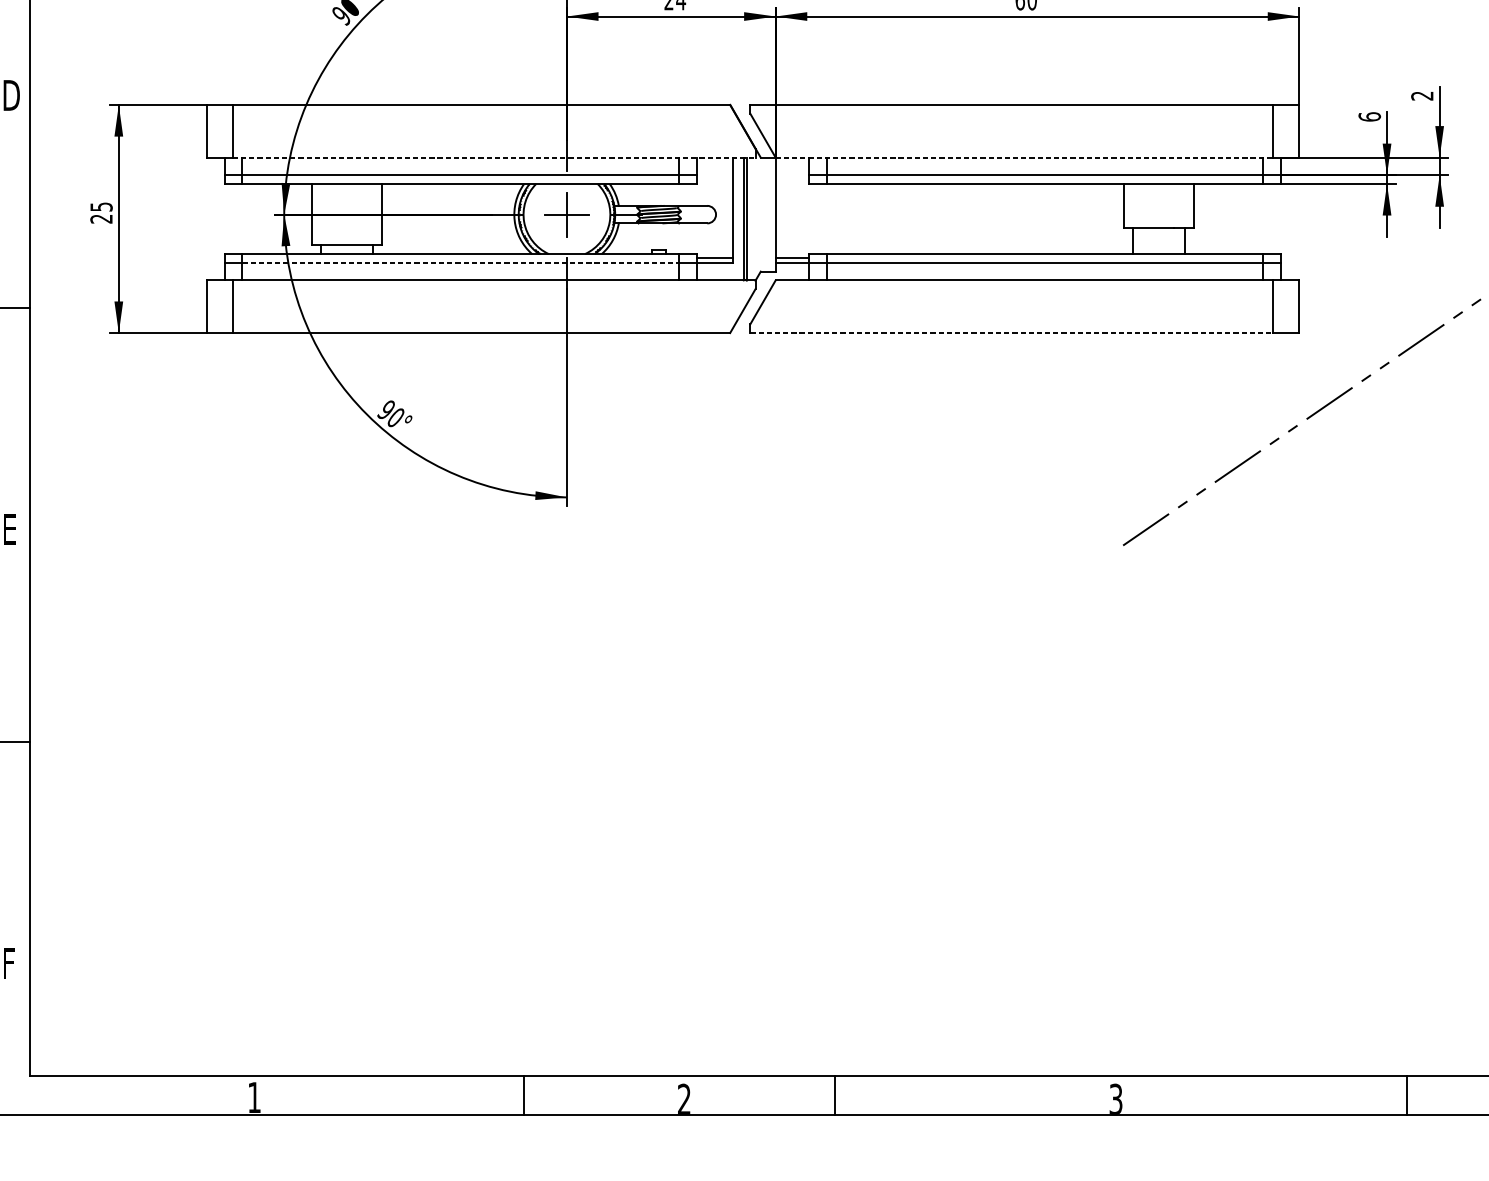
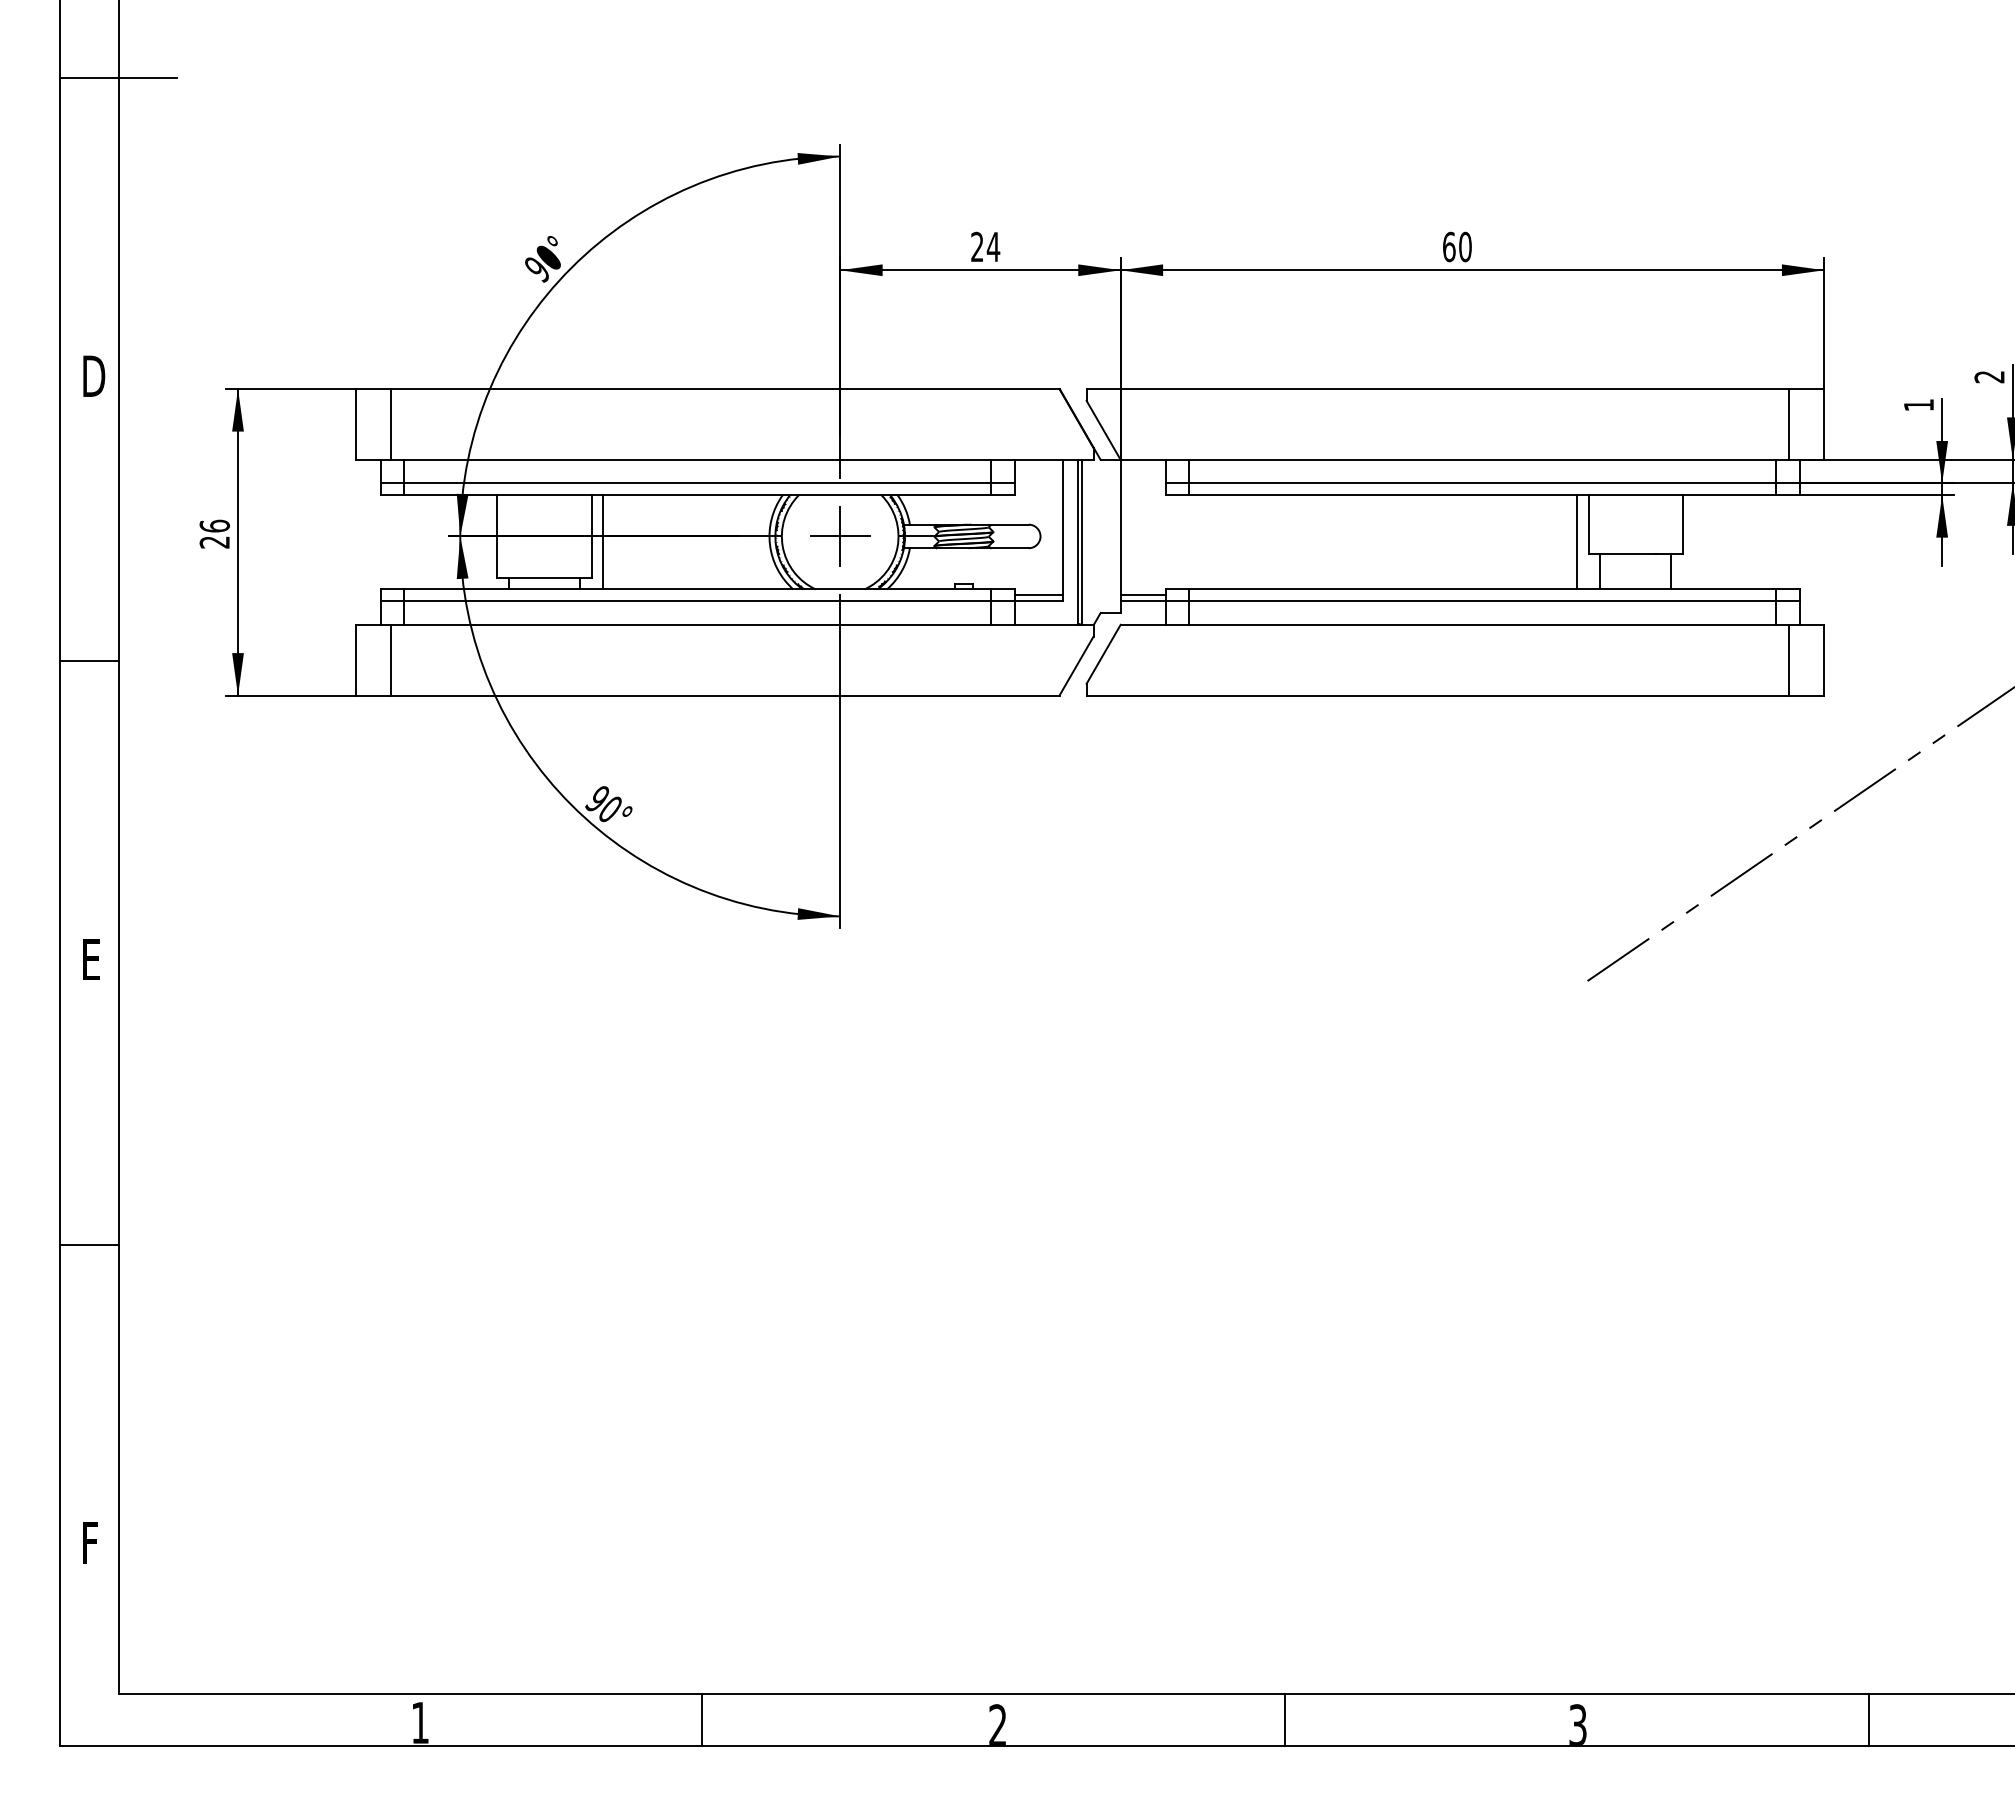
text: (1369, 116) -> (1918, 404), 6 -> 1
line: (494, 157) -> (742, 459), dashed -> solid
line: (1024, 157) -> (1455, 459), dashed -> solid
text: (101, 206) -> (214, 525), 25 -> 26
line: (390, 219) -> (603, 542), added
line: (1114, 219) -> (1576, 542), added
line: (461, 263) -> (698, 601), dashed -> solid
line: (1012, 333) -> (1438, 695), dashed -> solid
line: (524, 1095) -> (702, 1719), moved
line: (835, 1095) -> (1285, 1719), moved
line: (1406, 1095) -> (1868, 1719), moved

